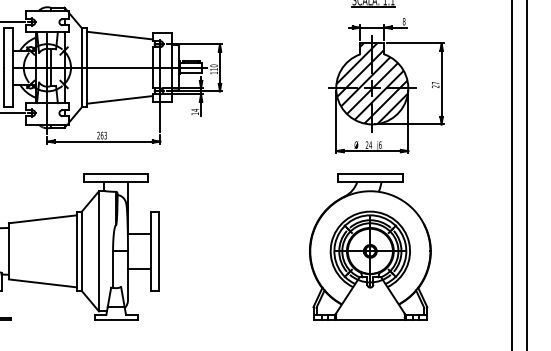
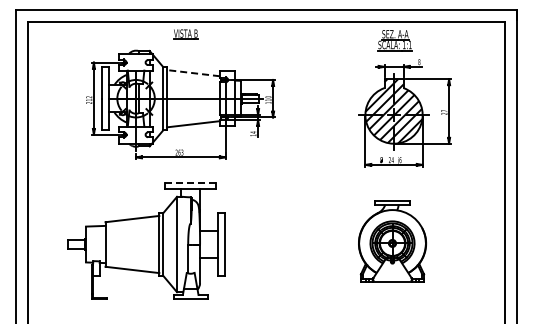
line: (119, 35) -> (193, 73), solid -> dashed
line: (115, 174) -> (190, 183), solid -> dashed
part: (370, 246) -> (392, 240), size x0.7

